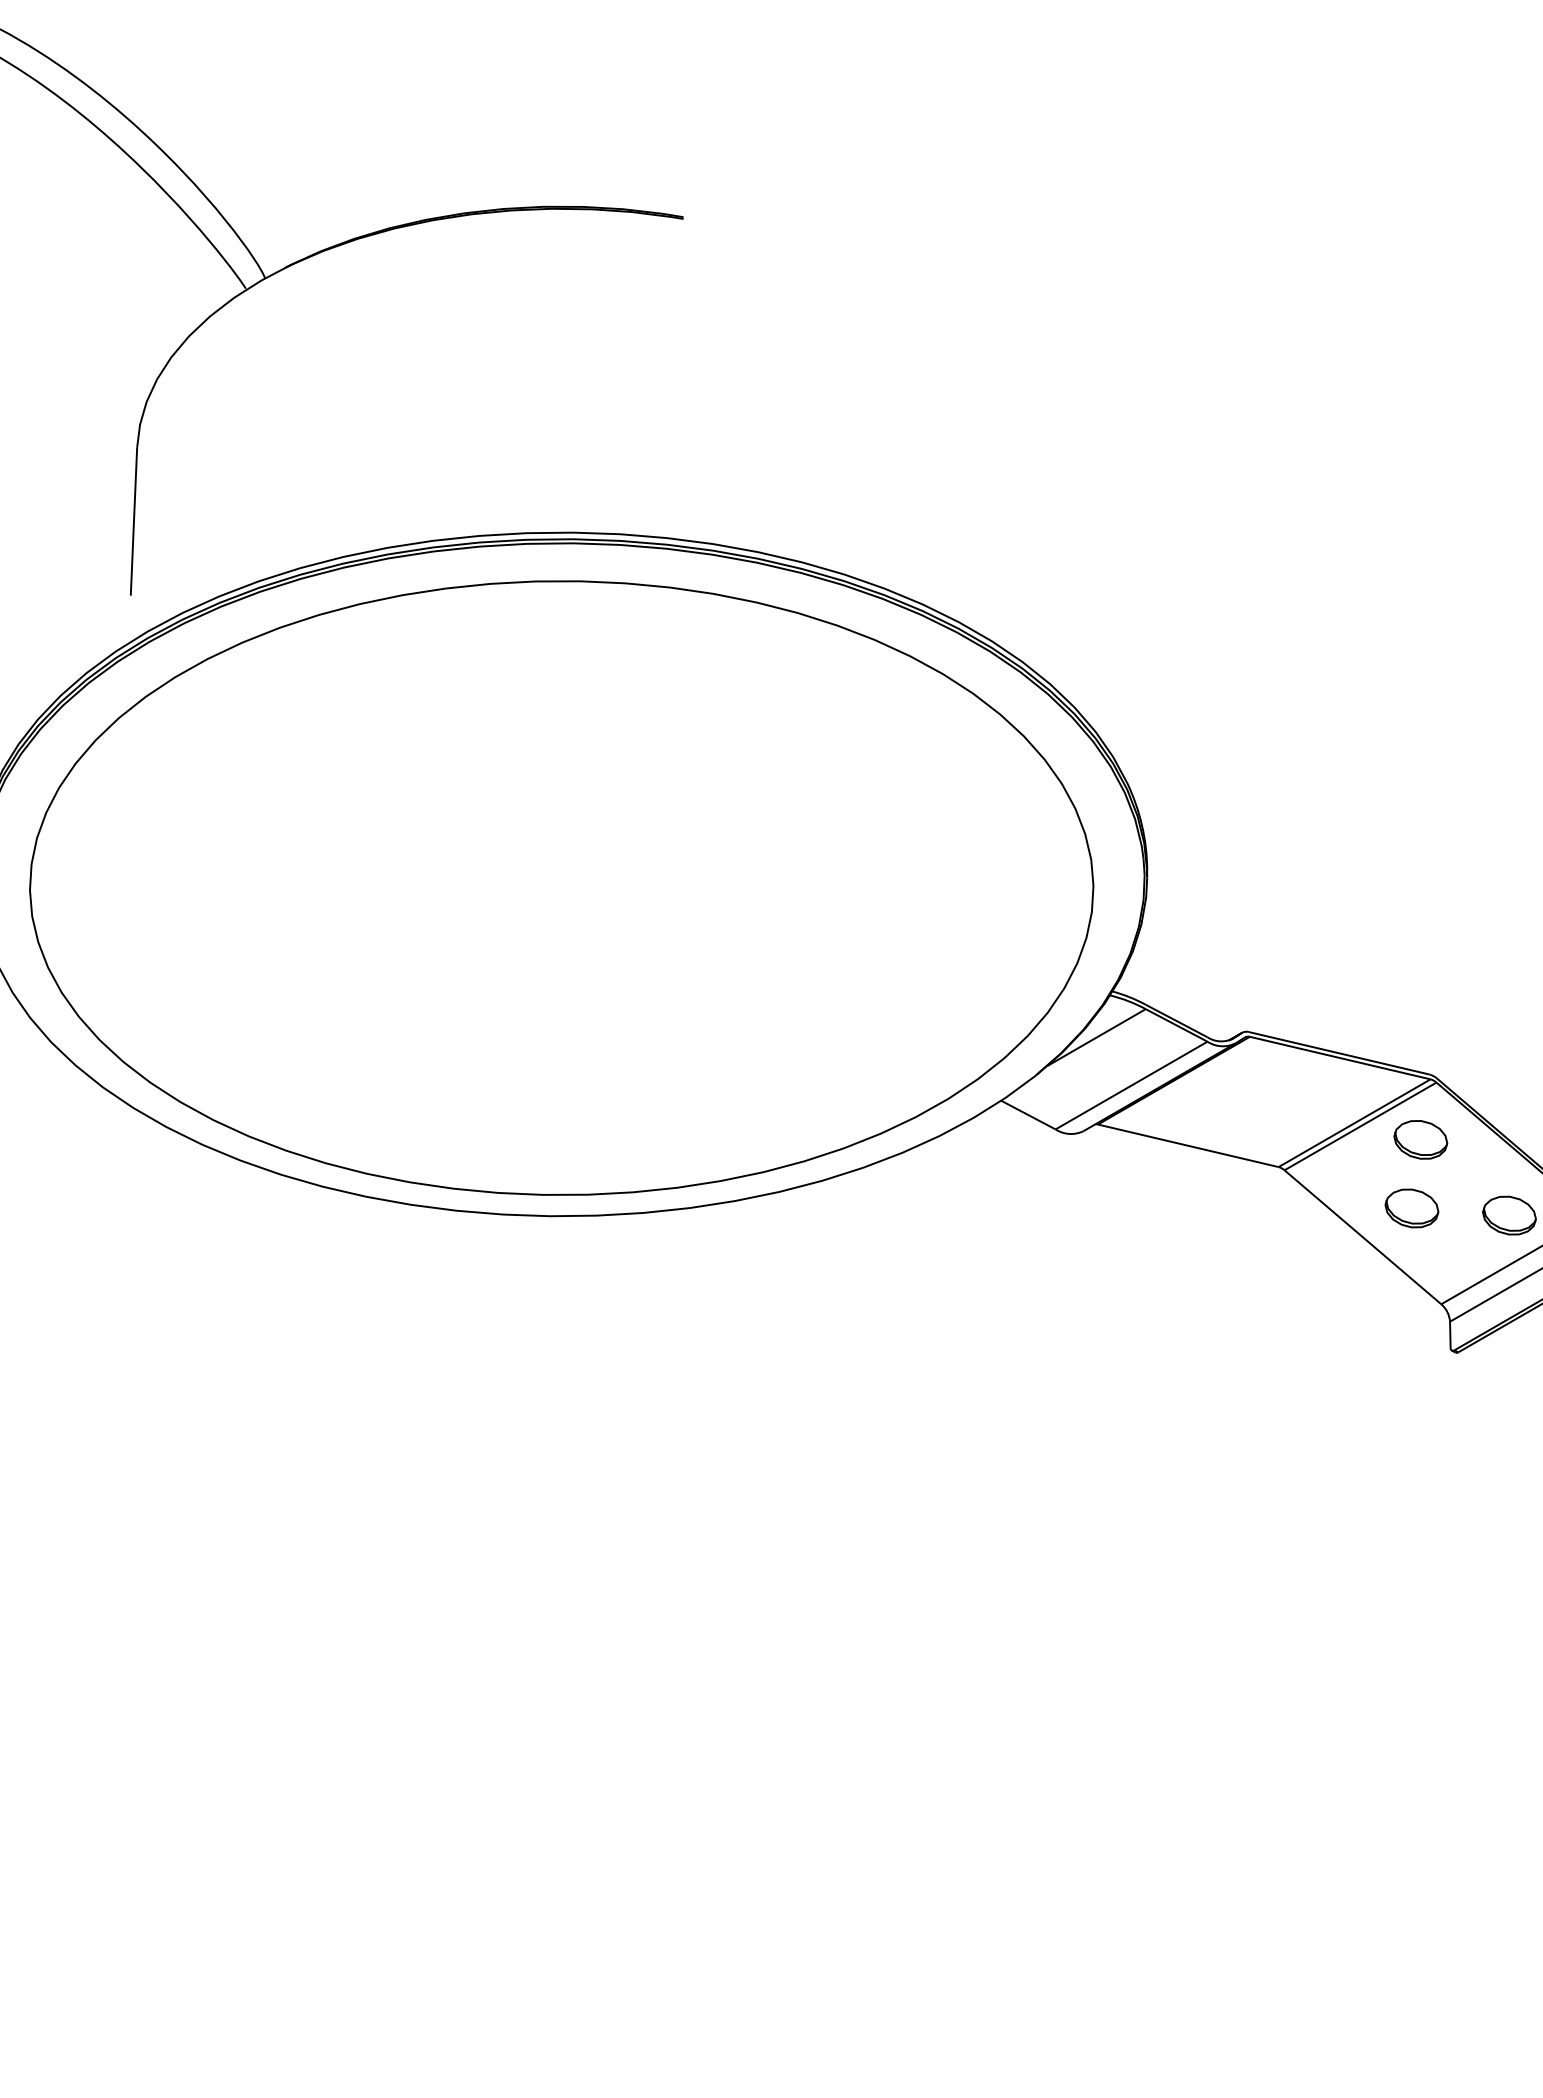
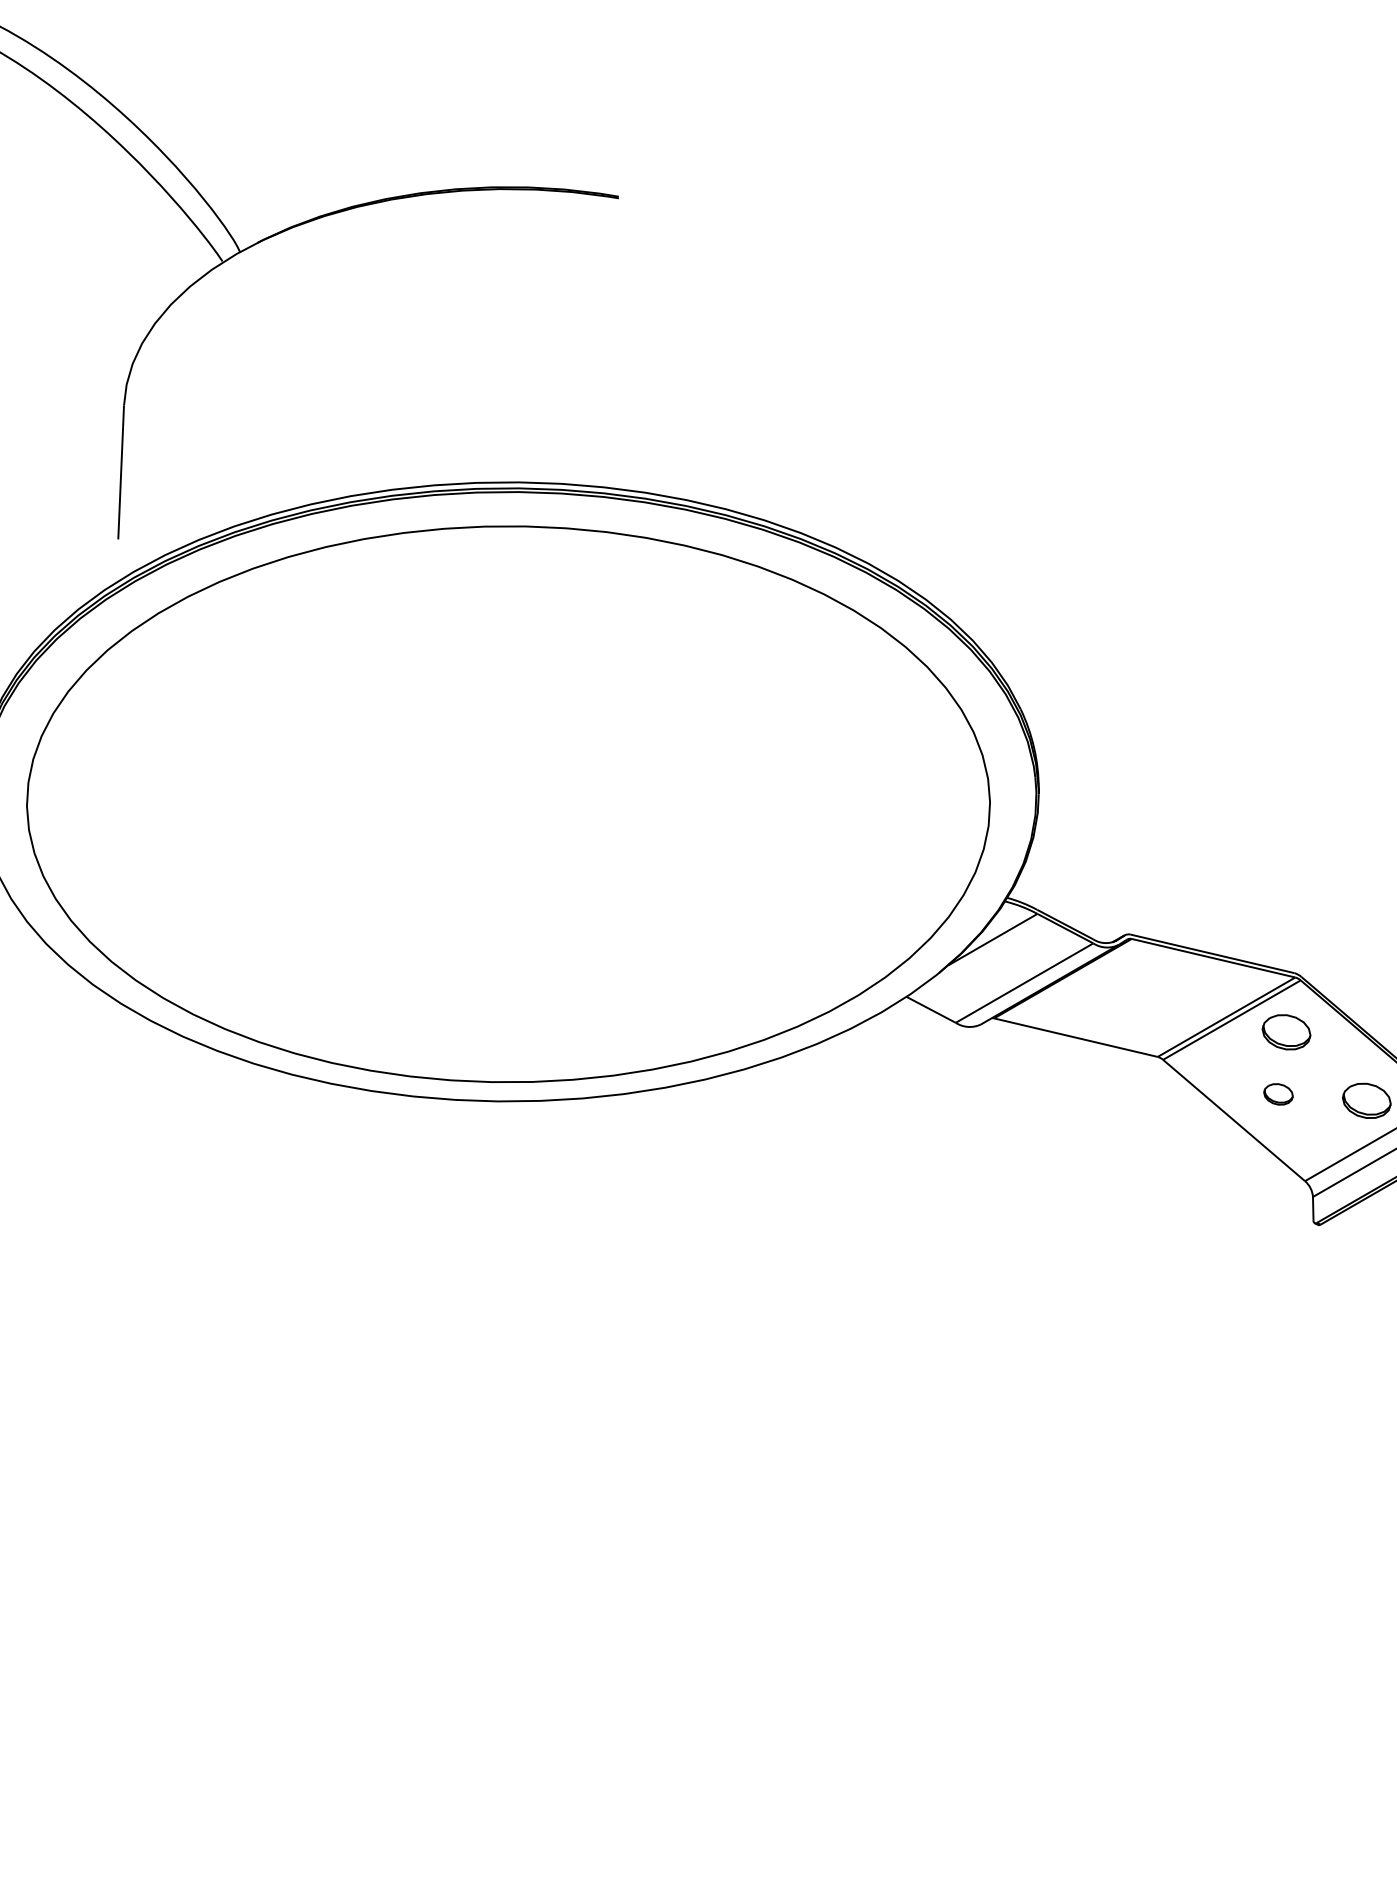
part: (1411, 1208) -> (1278, 1094), size x0.6

